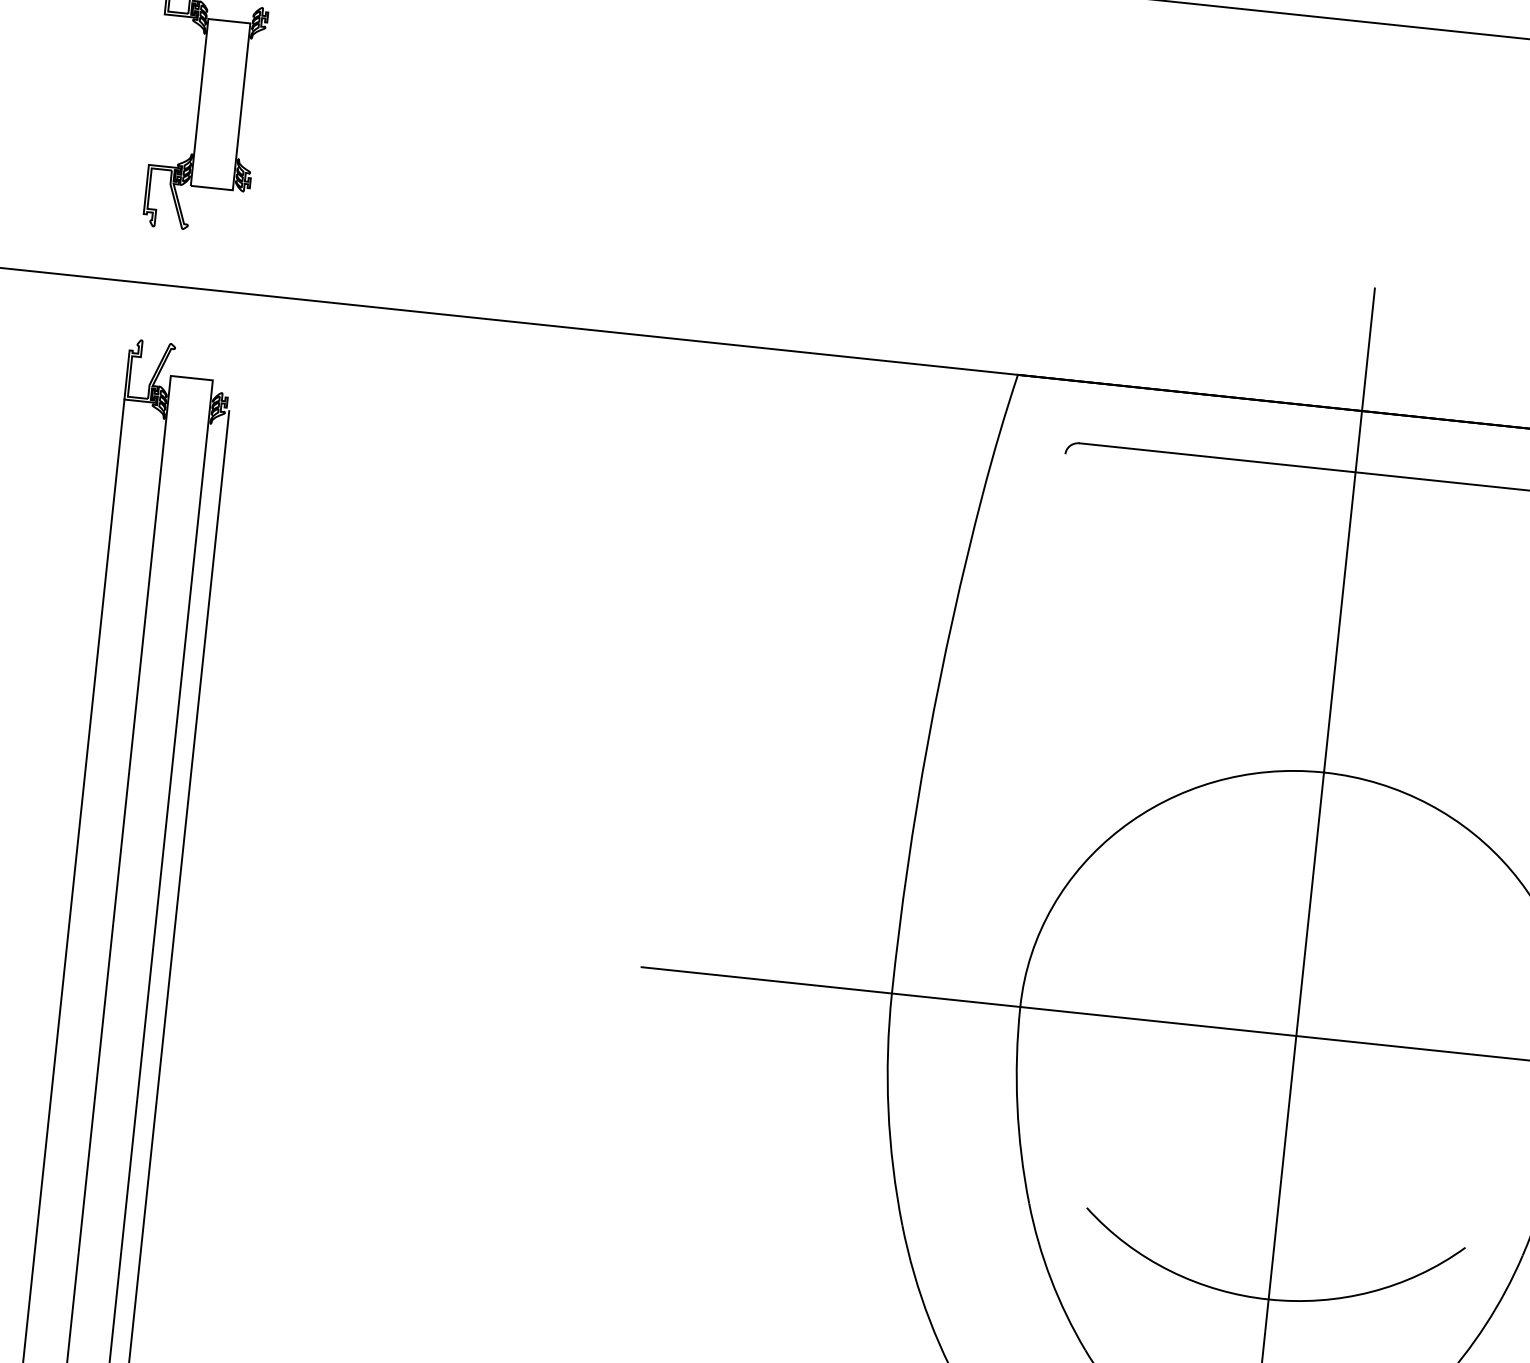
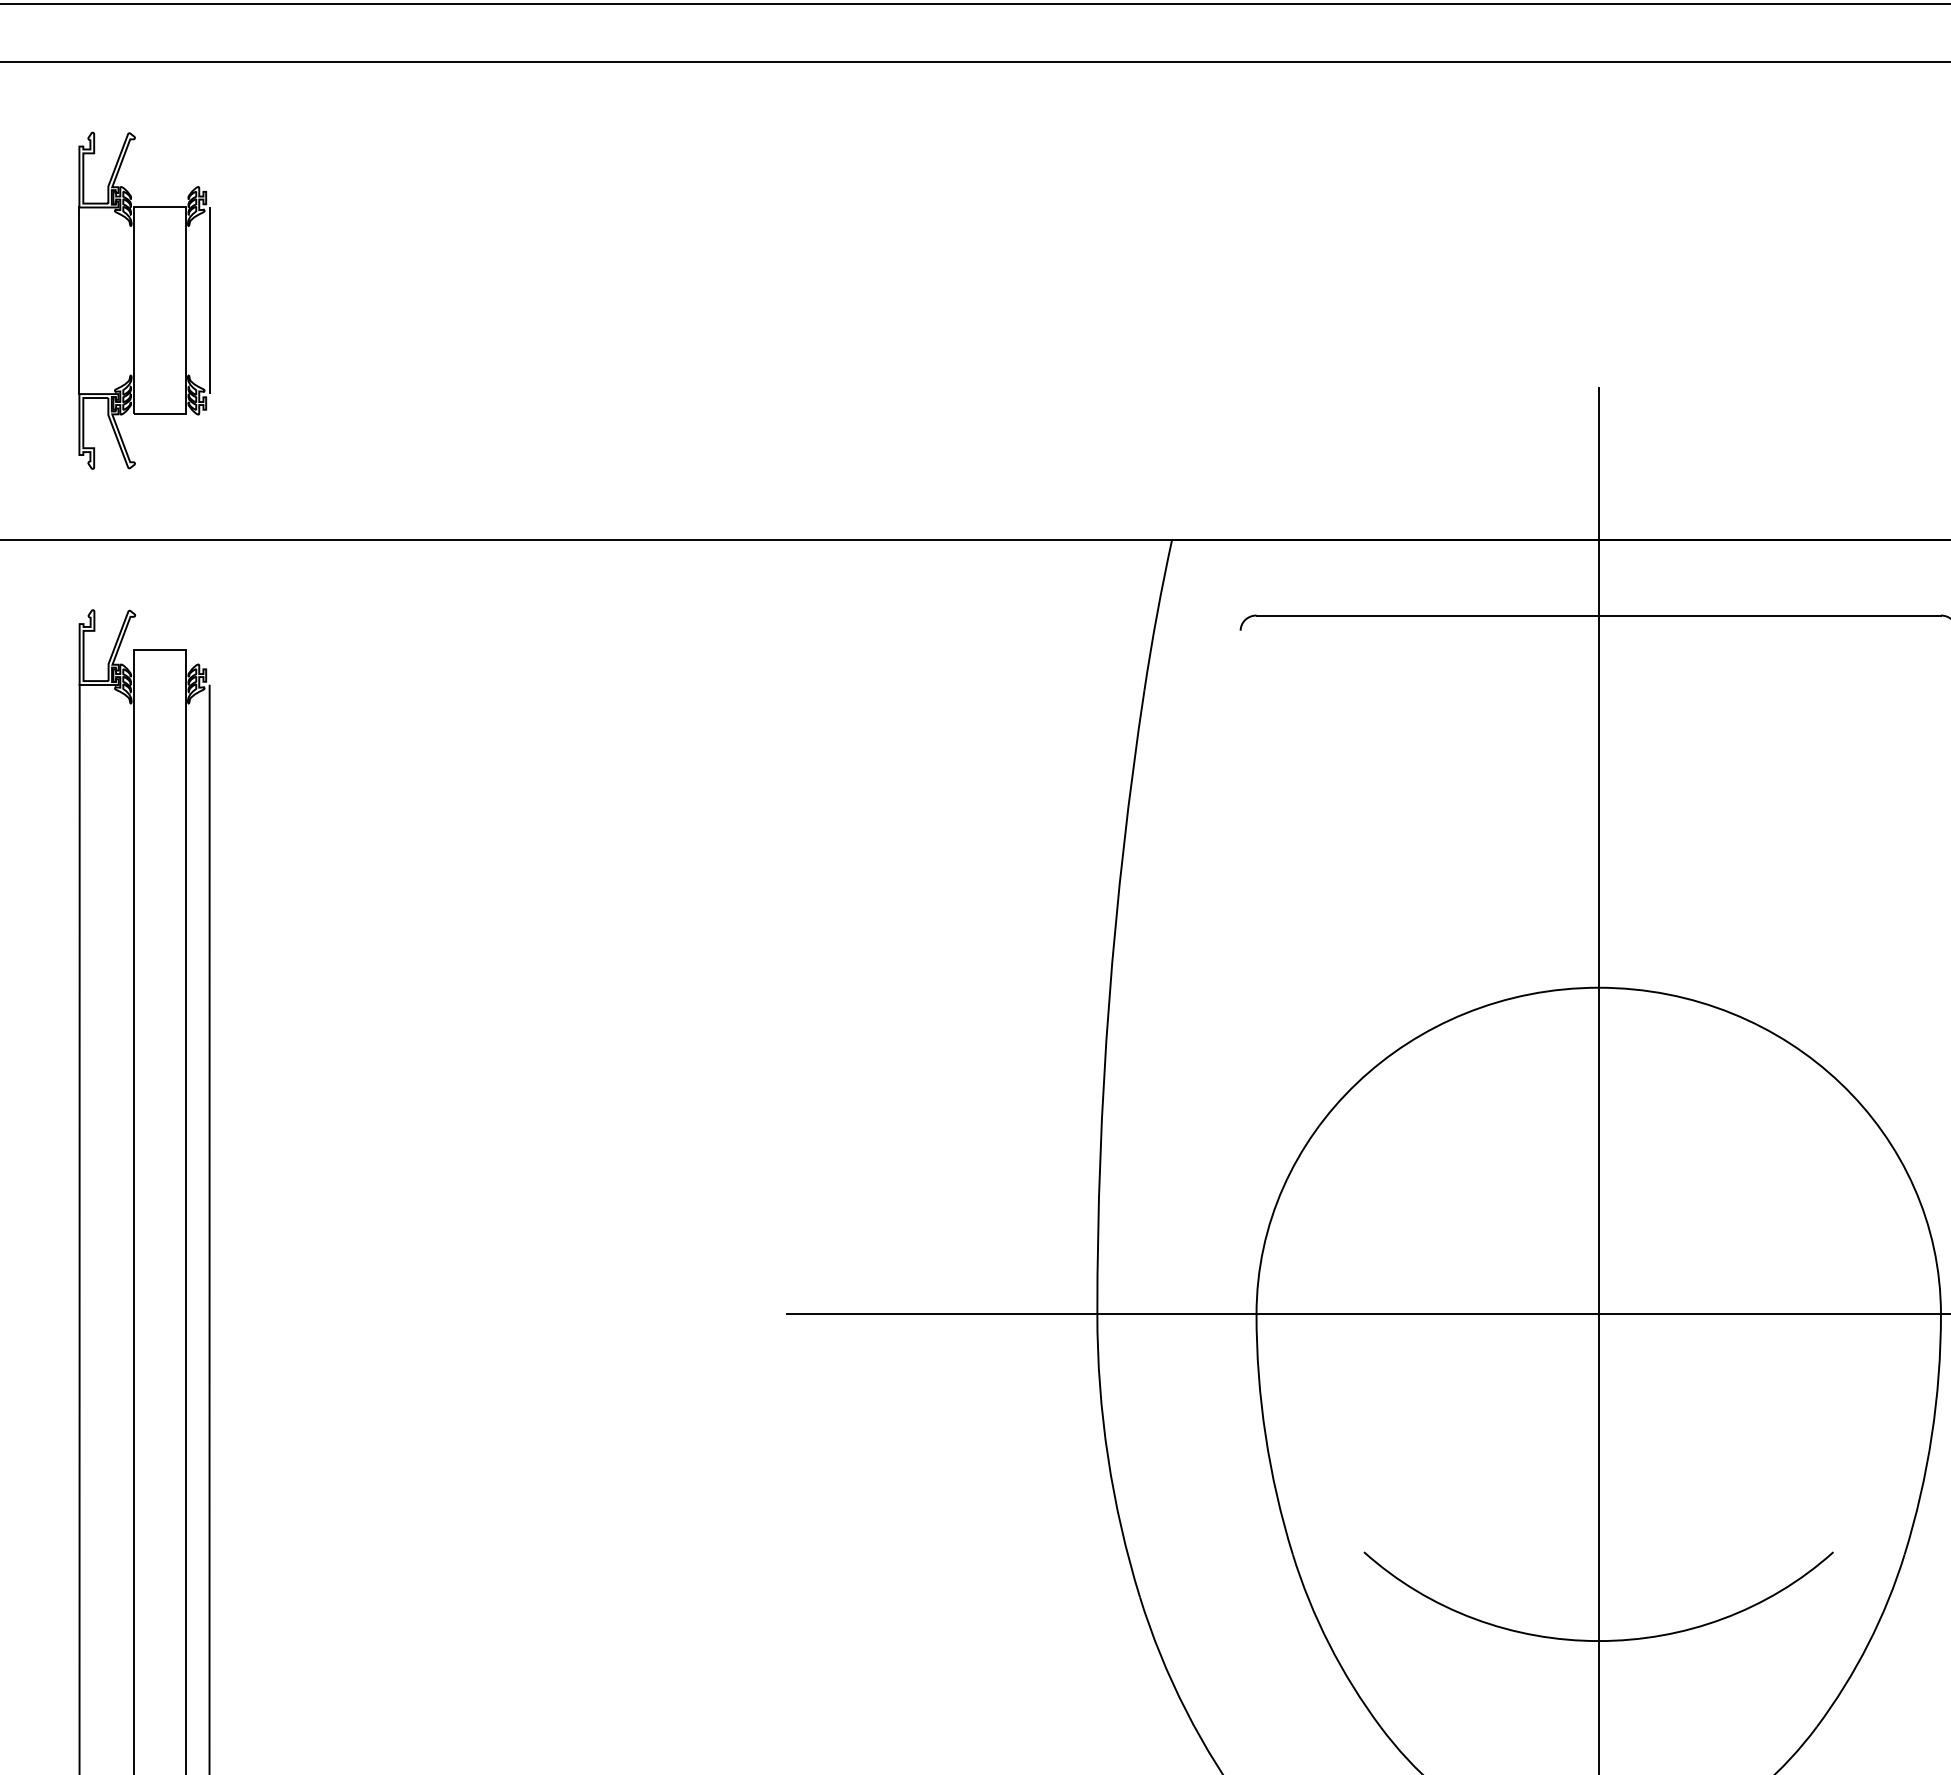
line: (156, 89) -> (79, 300), added
line: (261, 100) -> (209, 300), added

